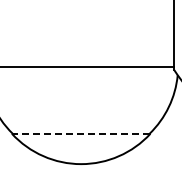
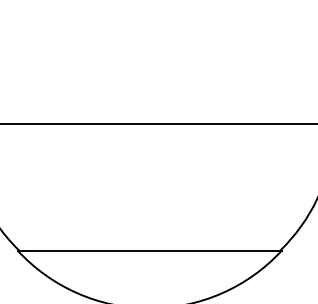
line: (80, 133) -> (148, 250), dashed -> solid

